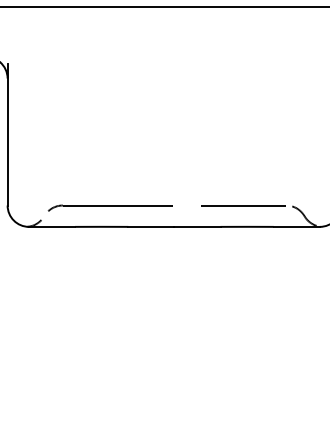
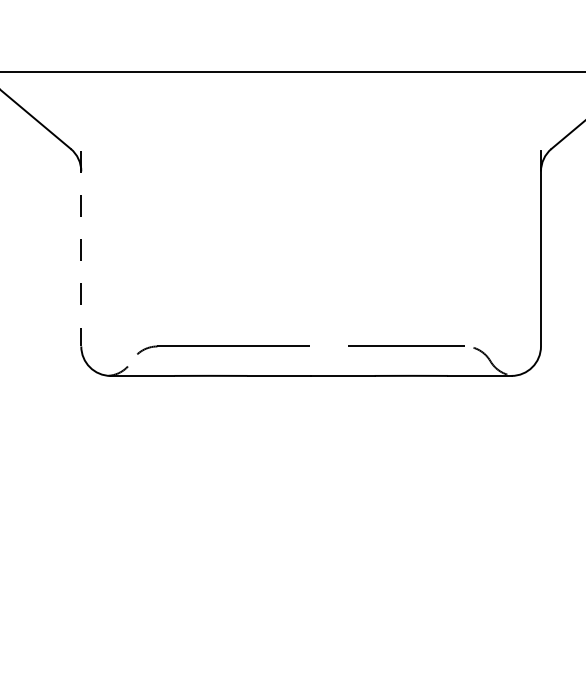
line: (7, 134) -> (81, 248), solid -> dashed

